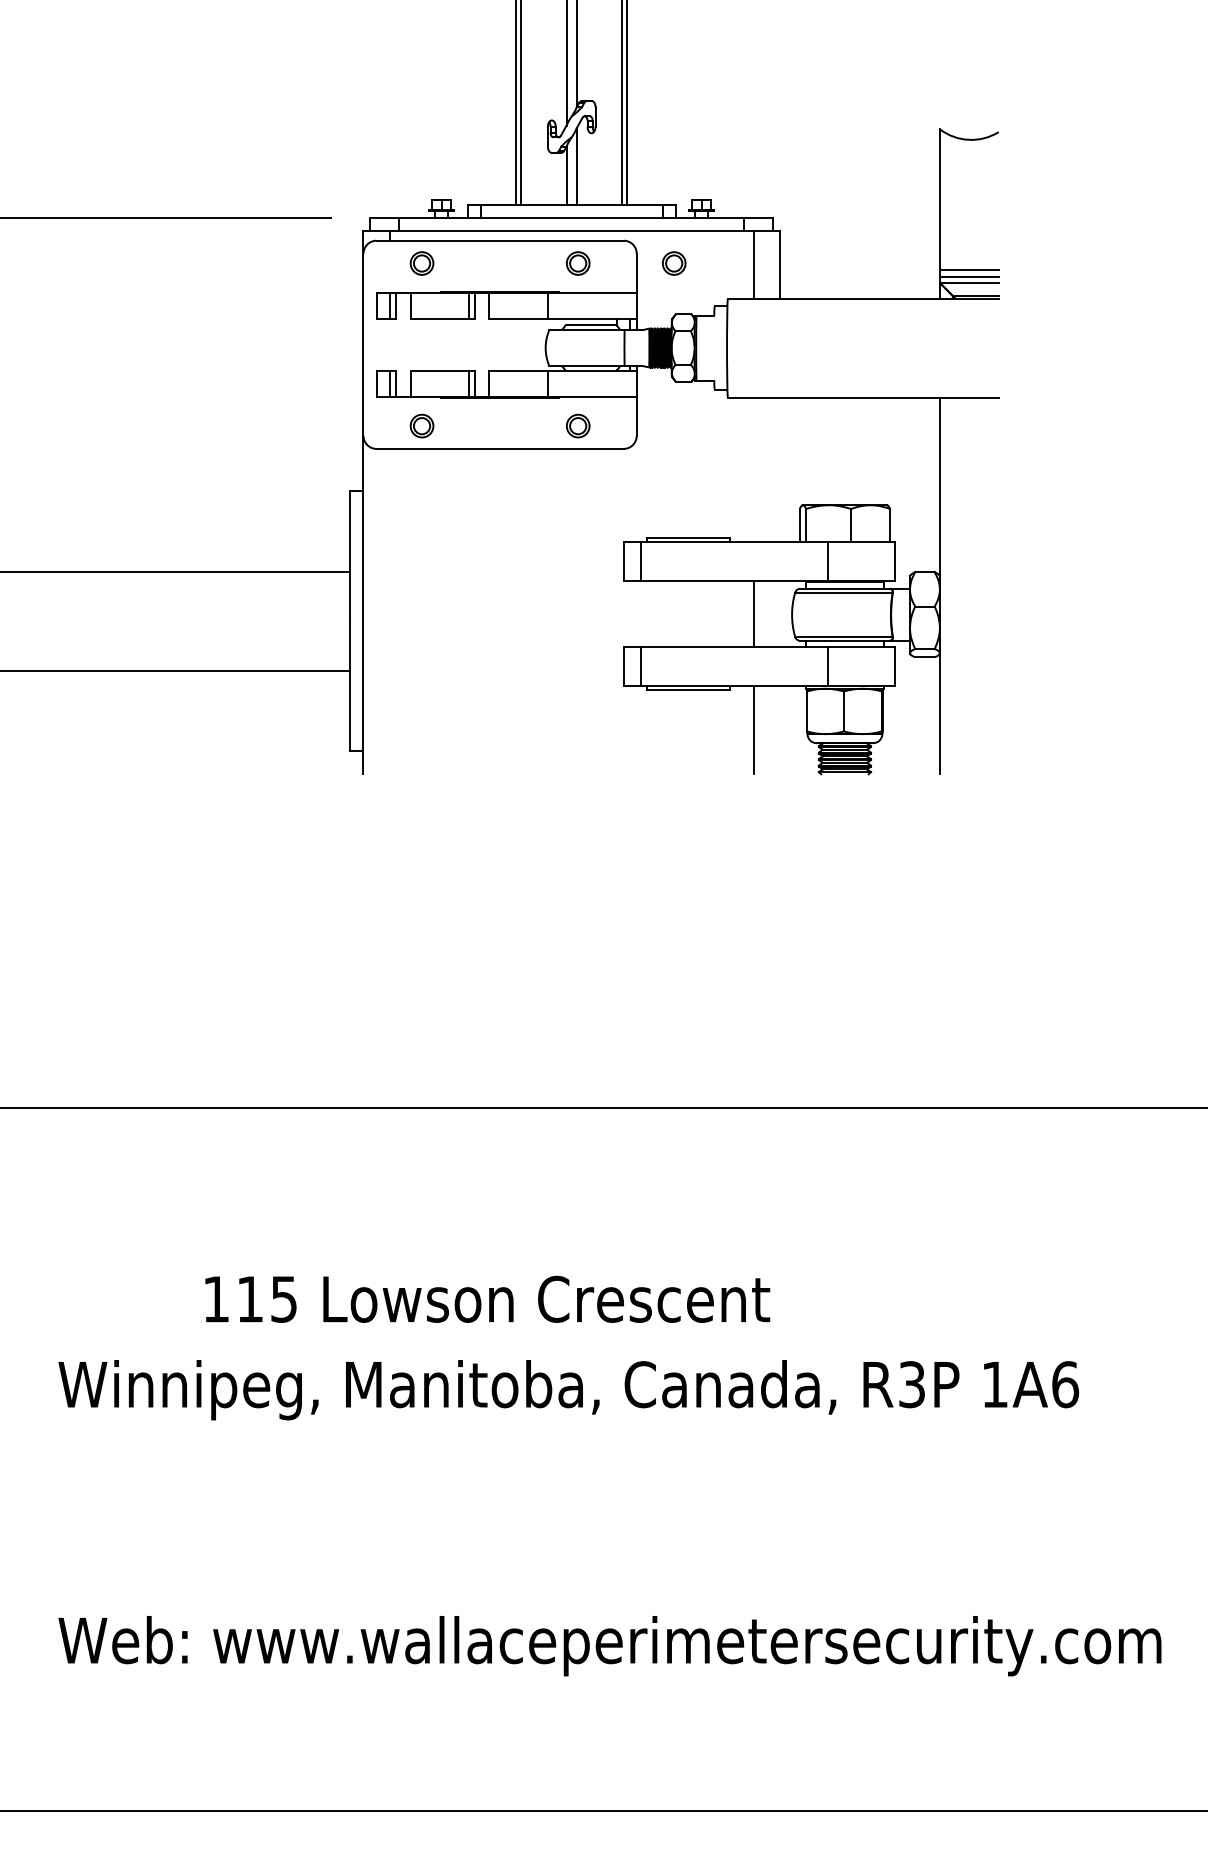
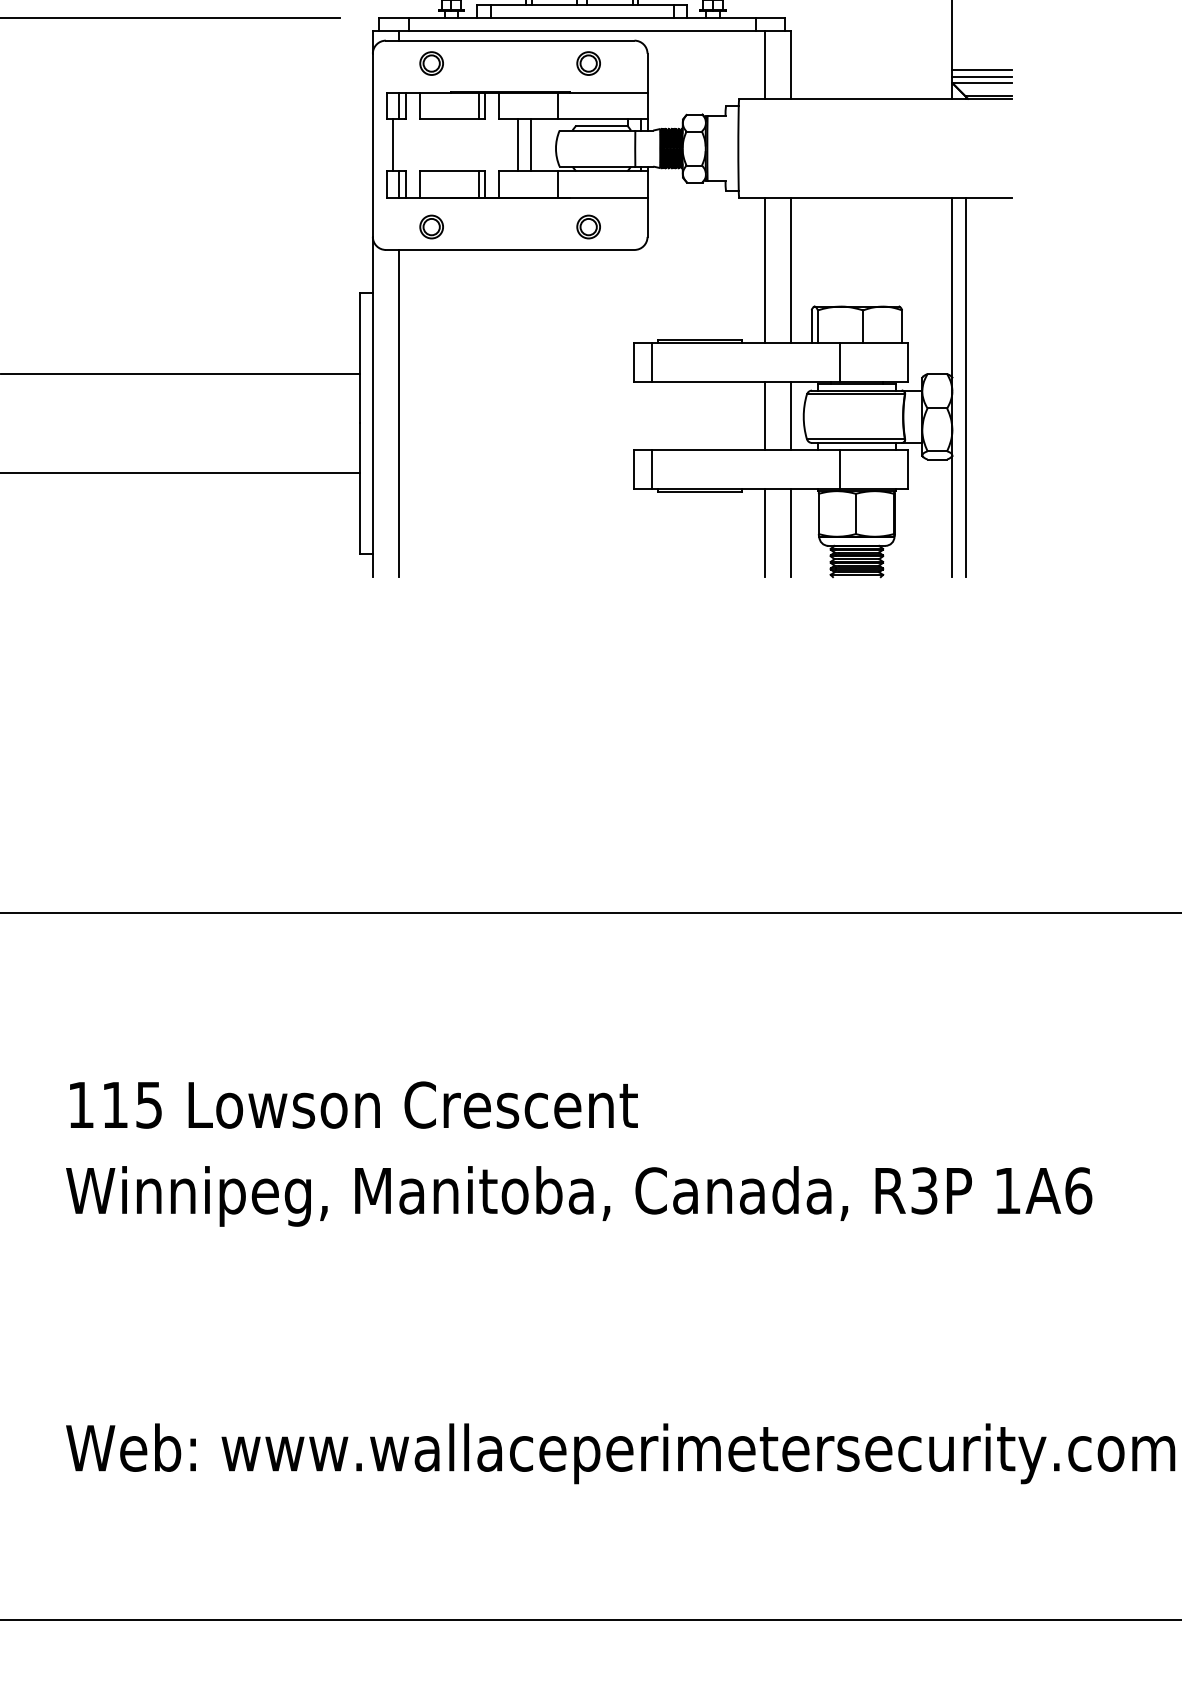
part: (674, 263) -> (685, 63), removed
line: (383, 344) -> (392, 144), added
line: (508, 344) -> (518, 144), added
line: (520, 344) -> (530, 144), added
line: (753, 469) -> (764, 270), added
line: (779, 469) -> (791, 270), added
line: (952, 585) -> (965, 387), added
line: (389, 611) -> (398, 413), added
line: (779, 613) -> (791, 415), added
line: (779, 730) -> (791, 533), added
text: (487, 1298) -> (353, 1104), moved

